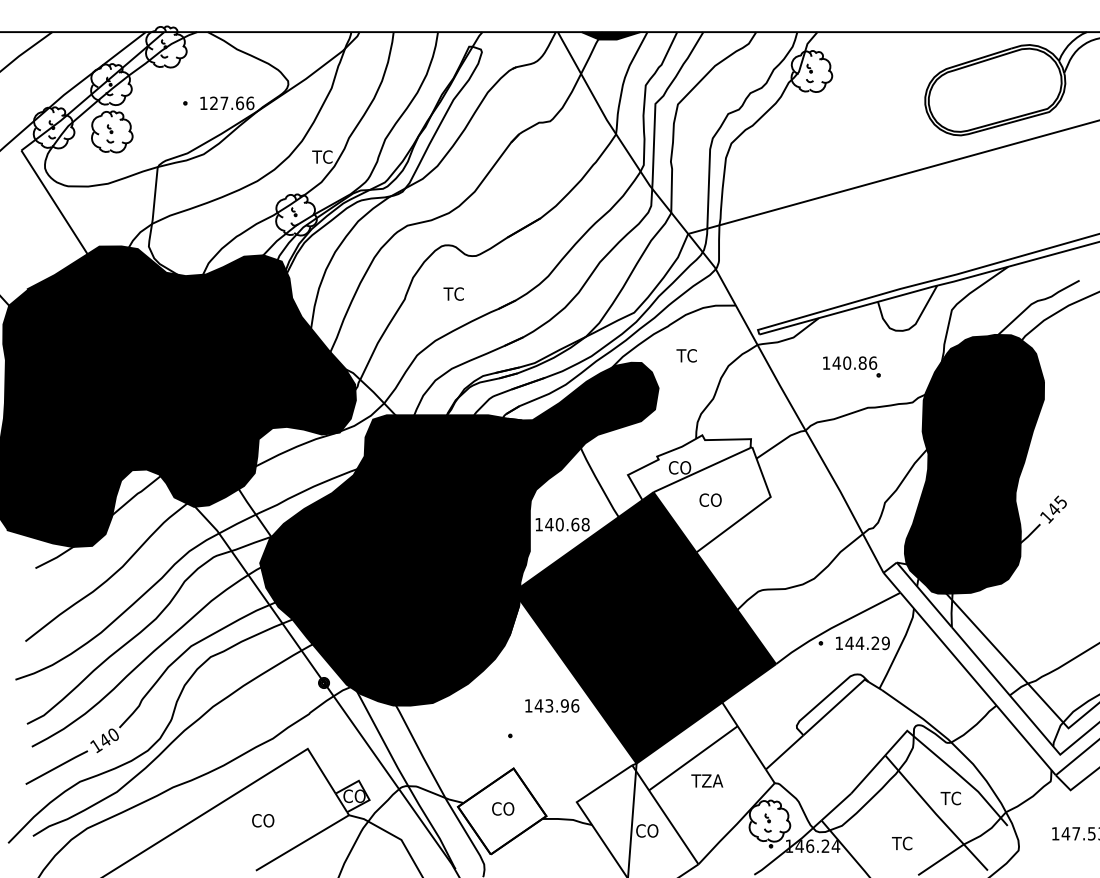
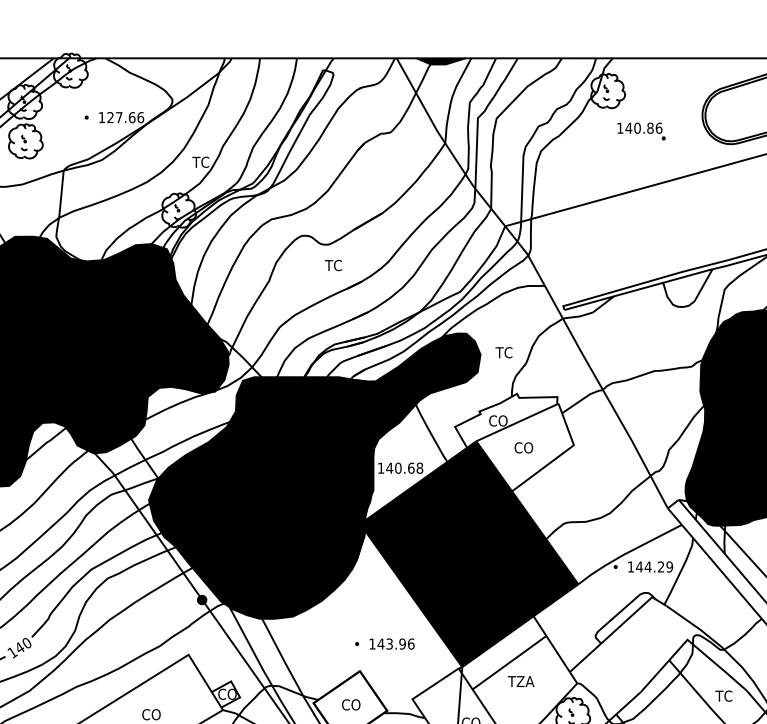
text: (453, 293) -> (333, 265), moved
text: (686, 355) -> (503, 352), moved
part: (851, 366) -> (641, 131), moved
text: (552, 705) -> (392, 643), moved

